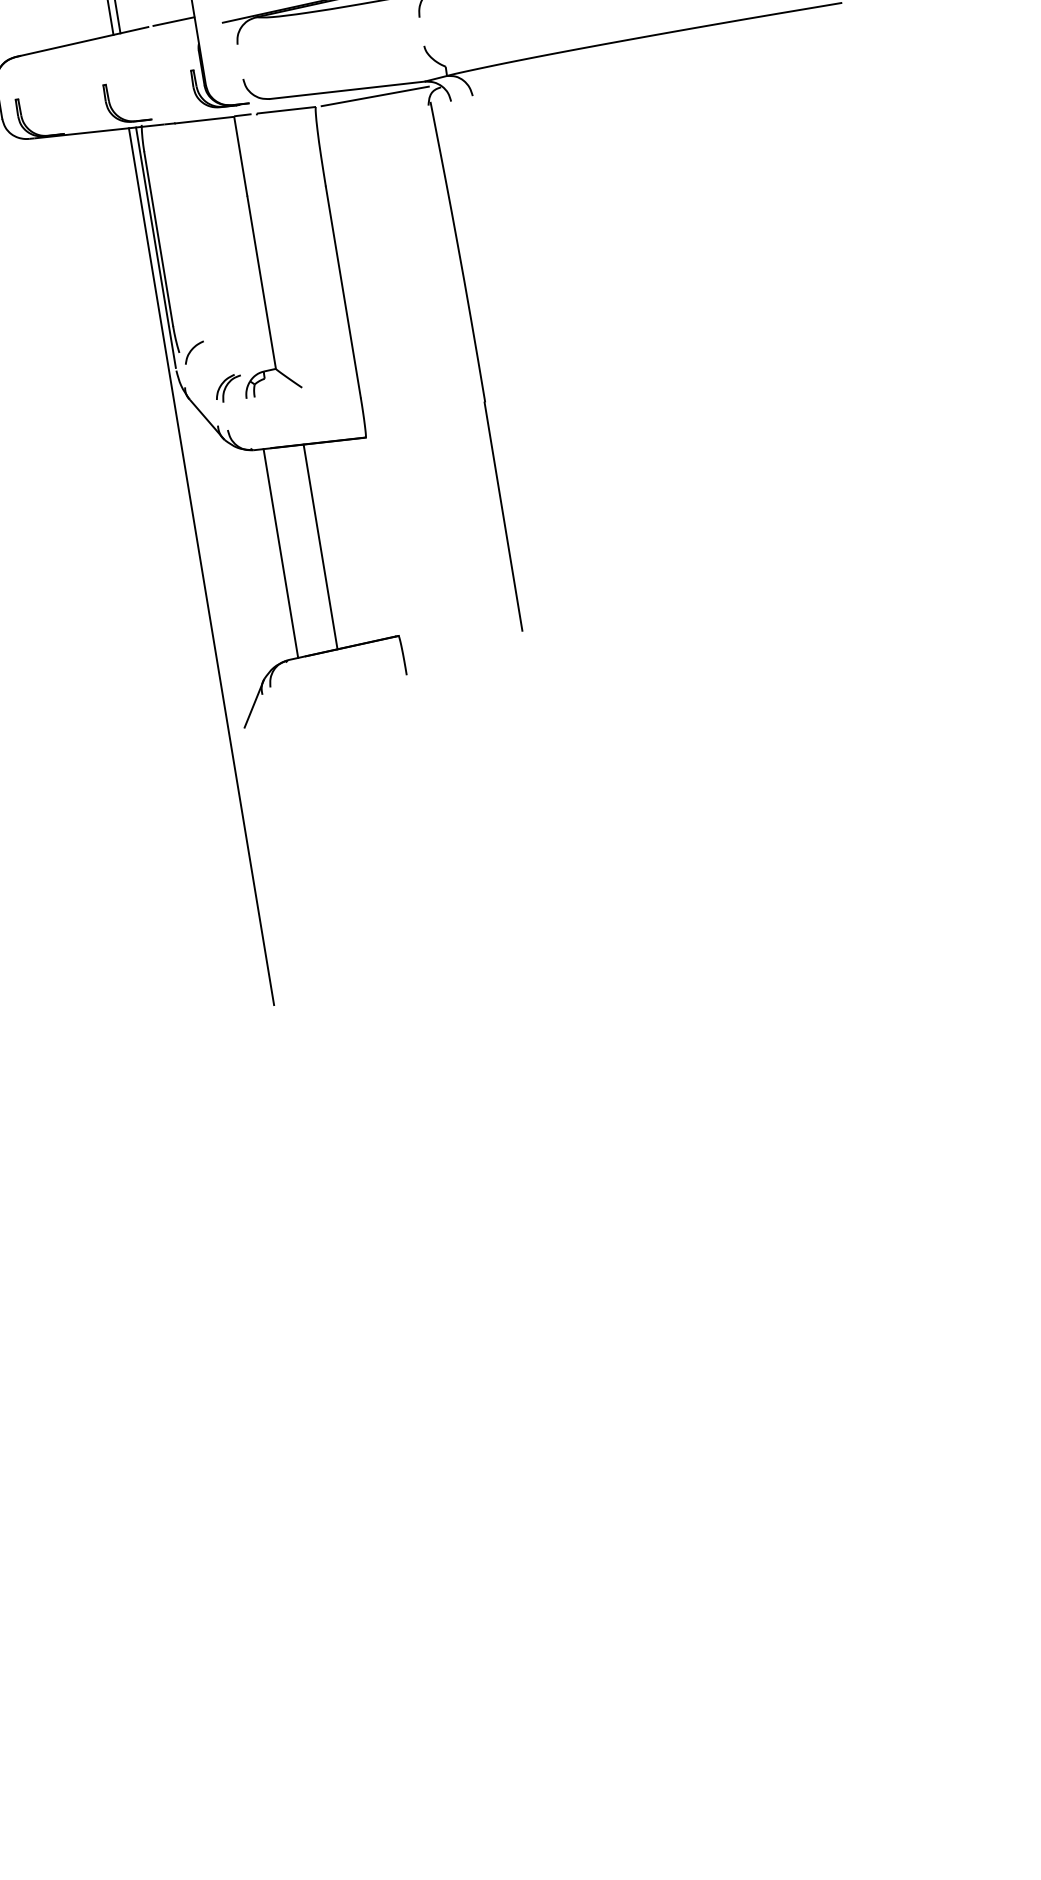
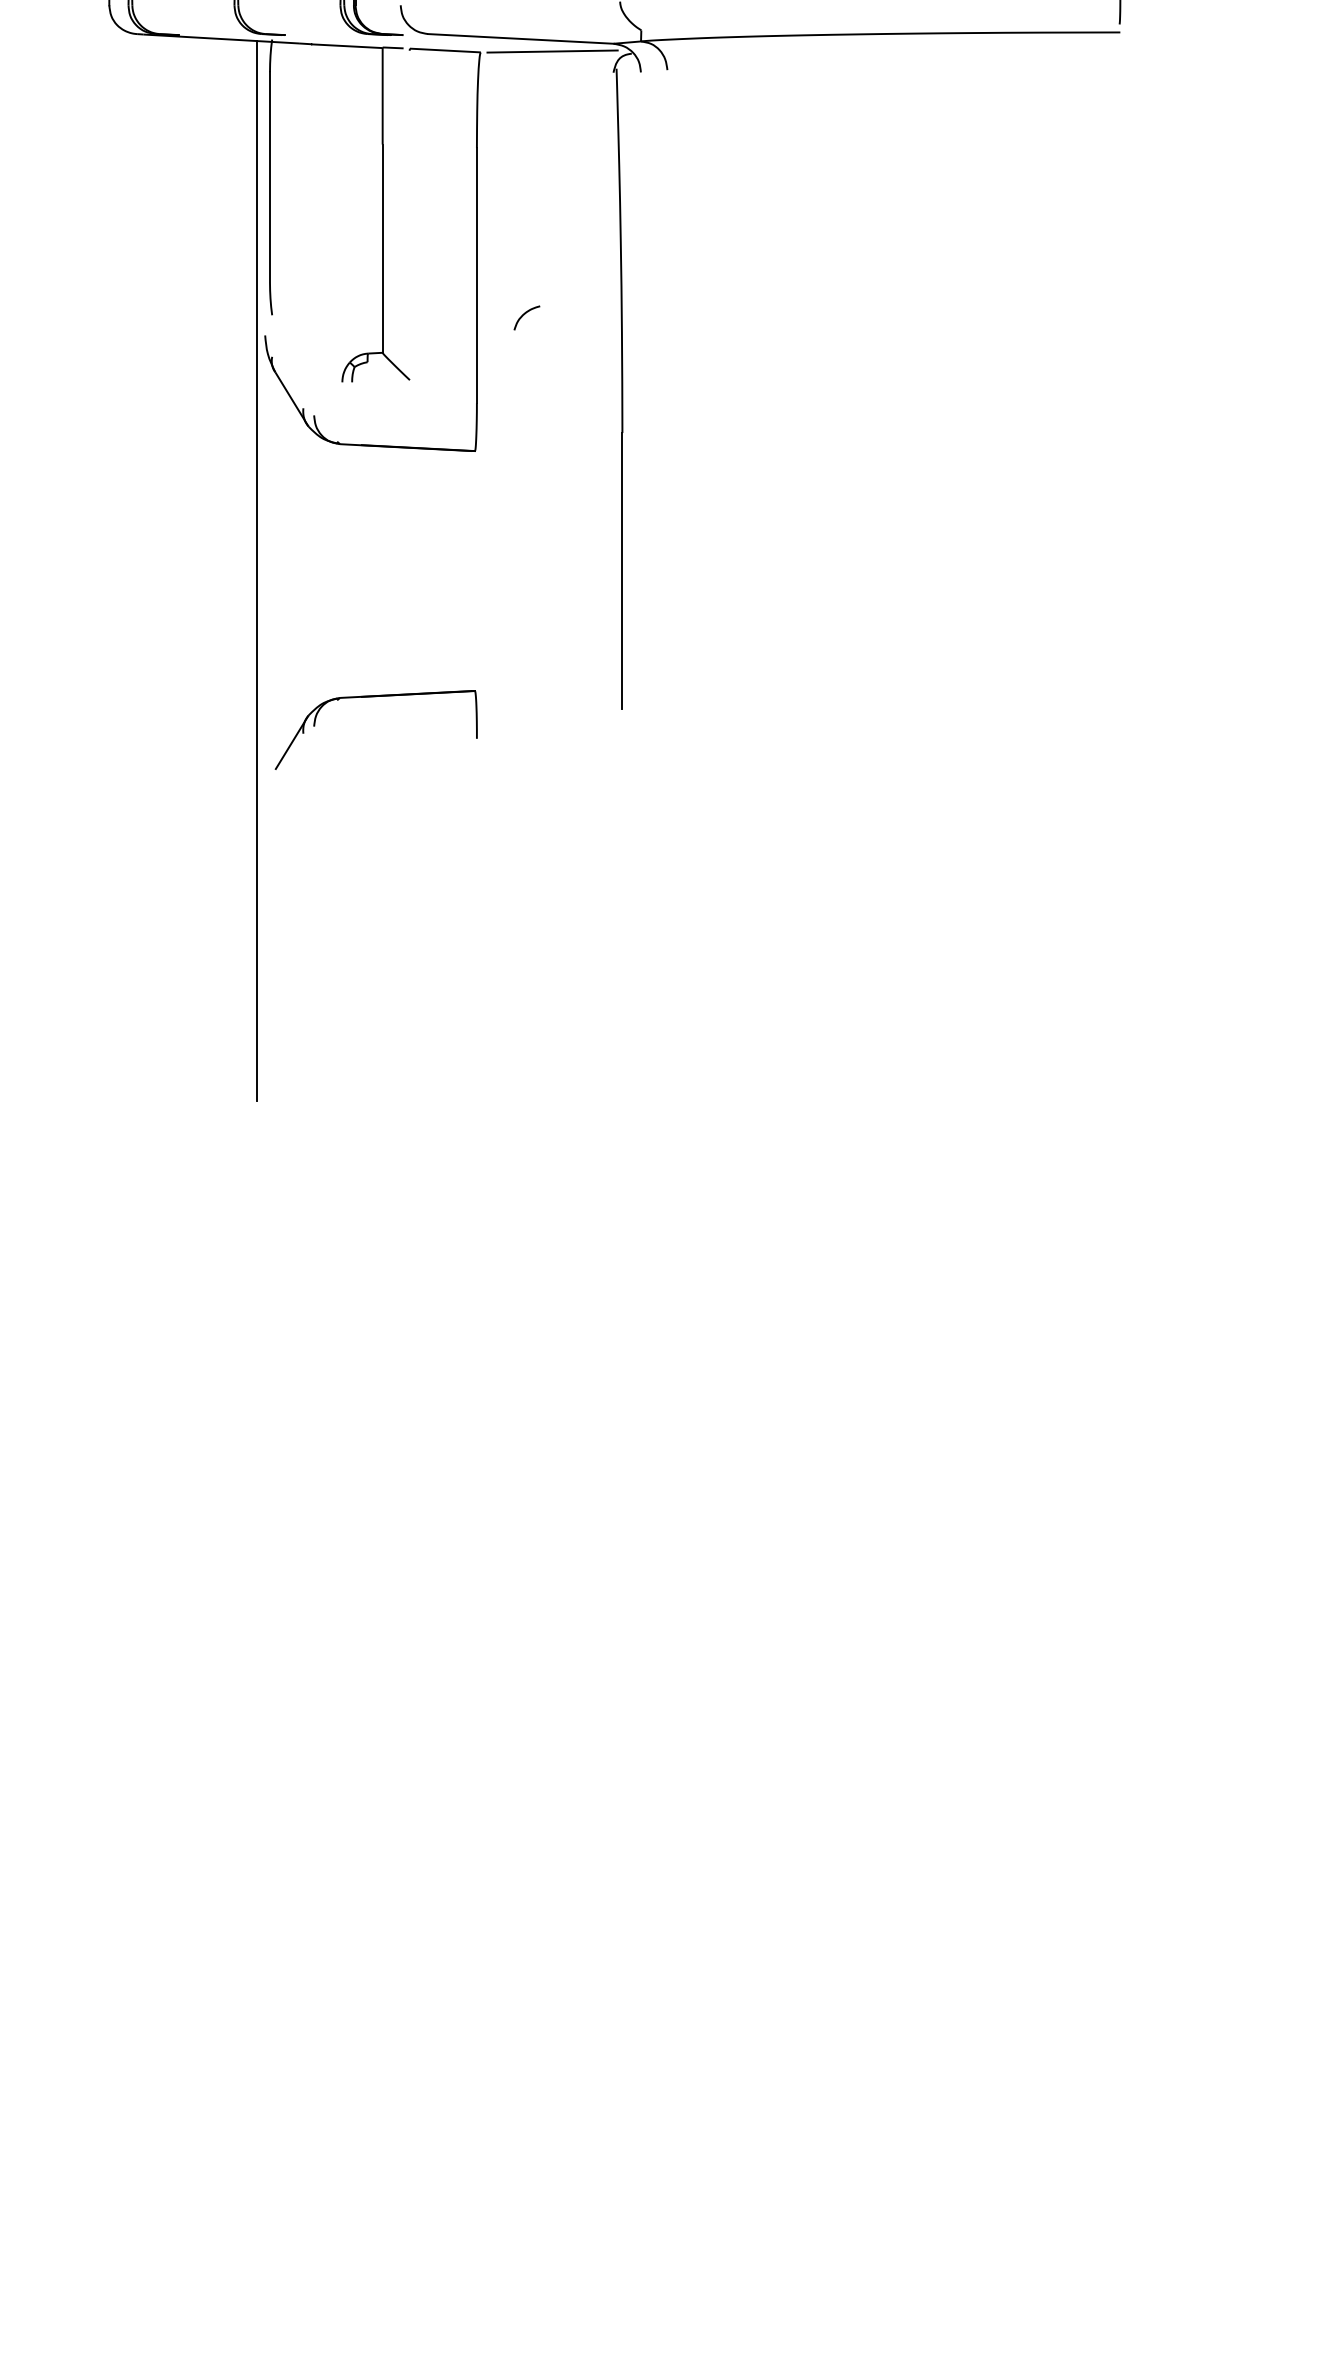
line: (156, 247) -> (265, 186), removed
curve: (192, 351) -> (524, 315), moved
part: (228, 388) -> (323, 366), removed
line: (320, 546) -> (400, 570), removed
line: (280, 553) -> (352, 570), removed

